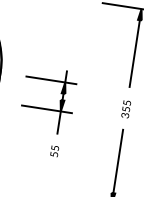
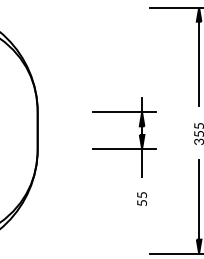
part: (46, 111) -> (124, 151), moved

